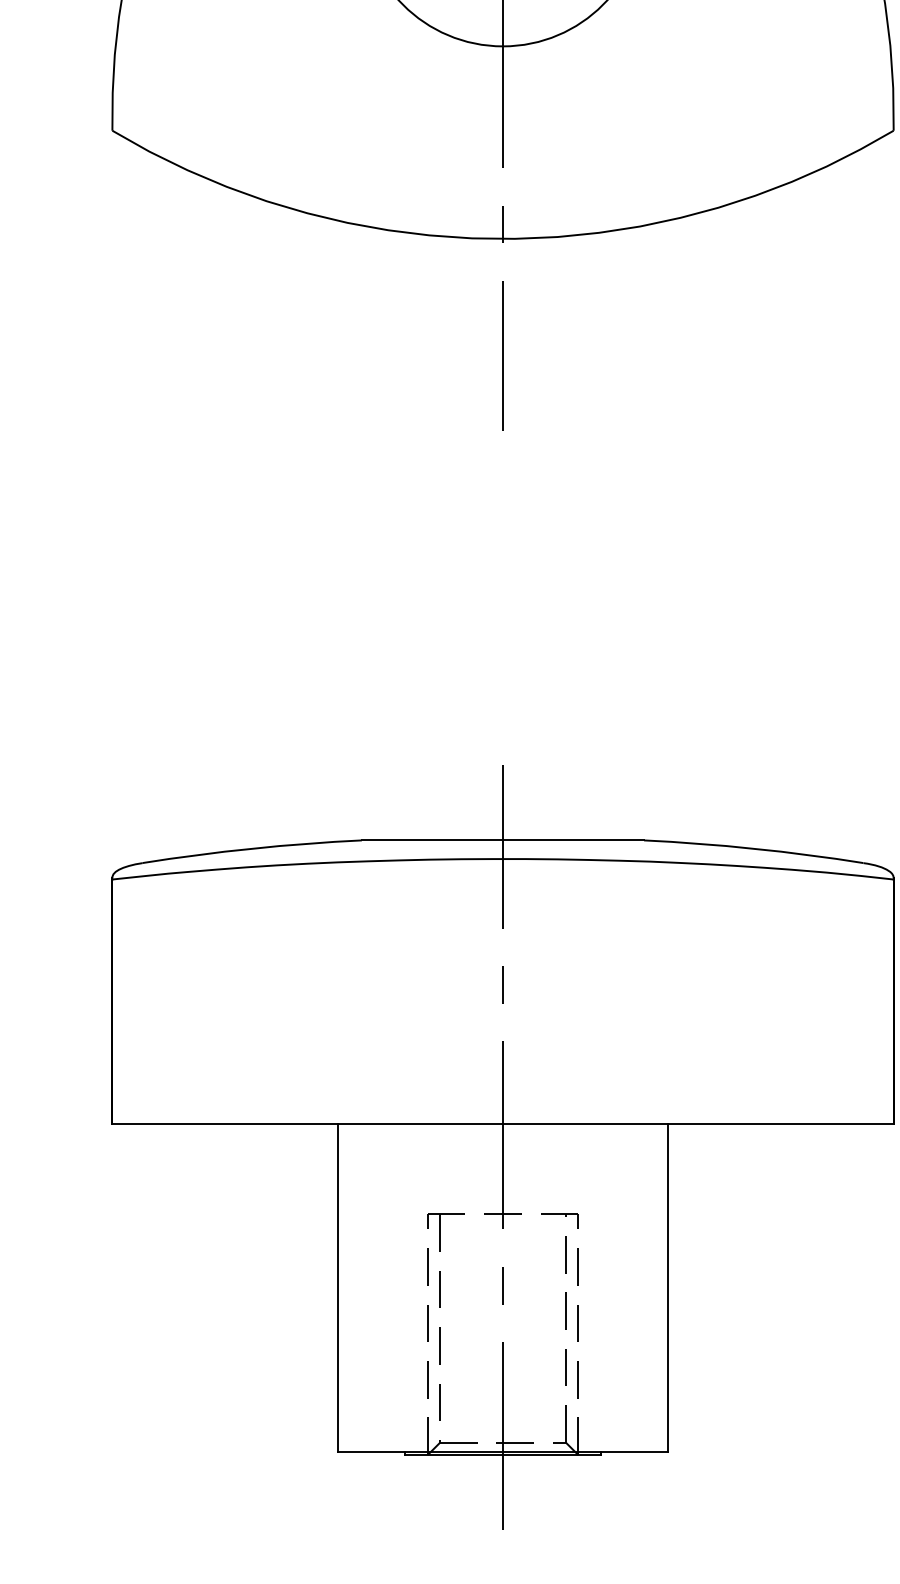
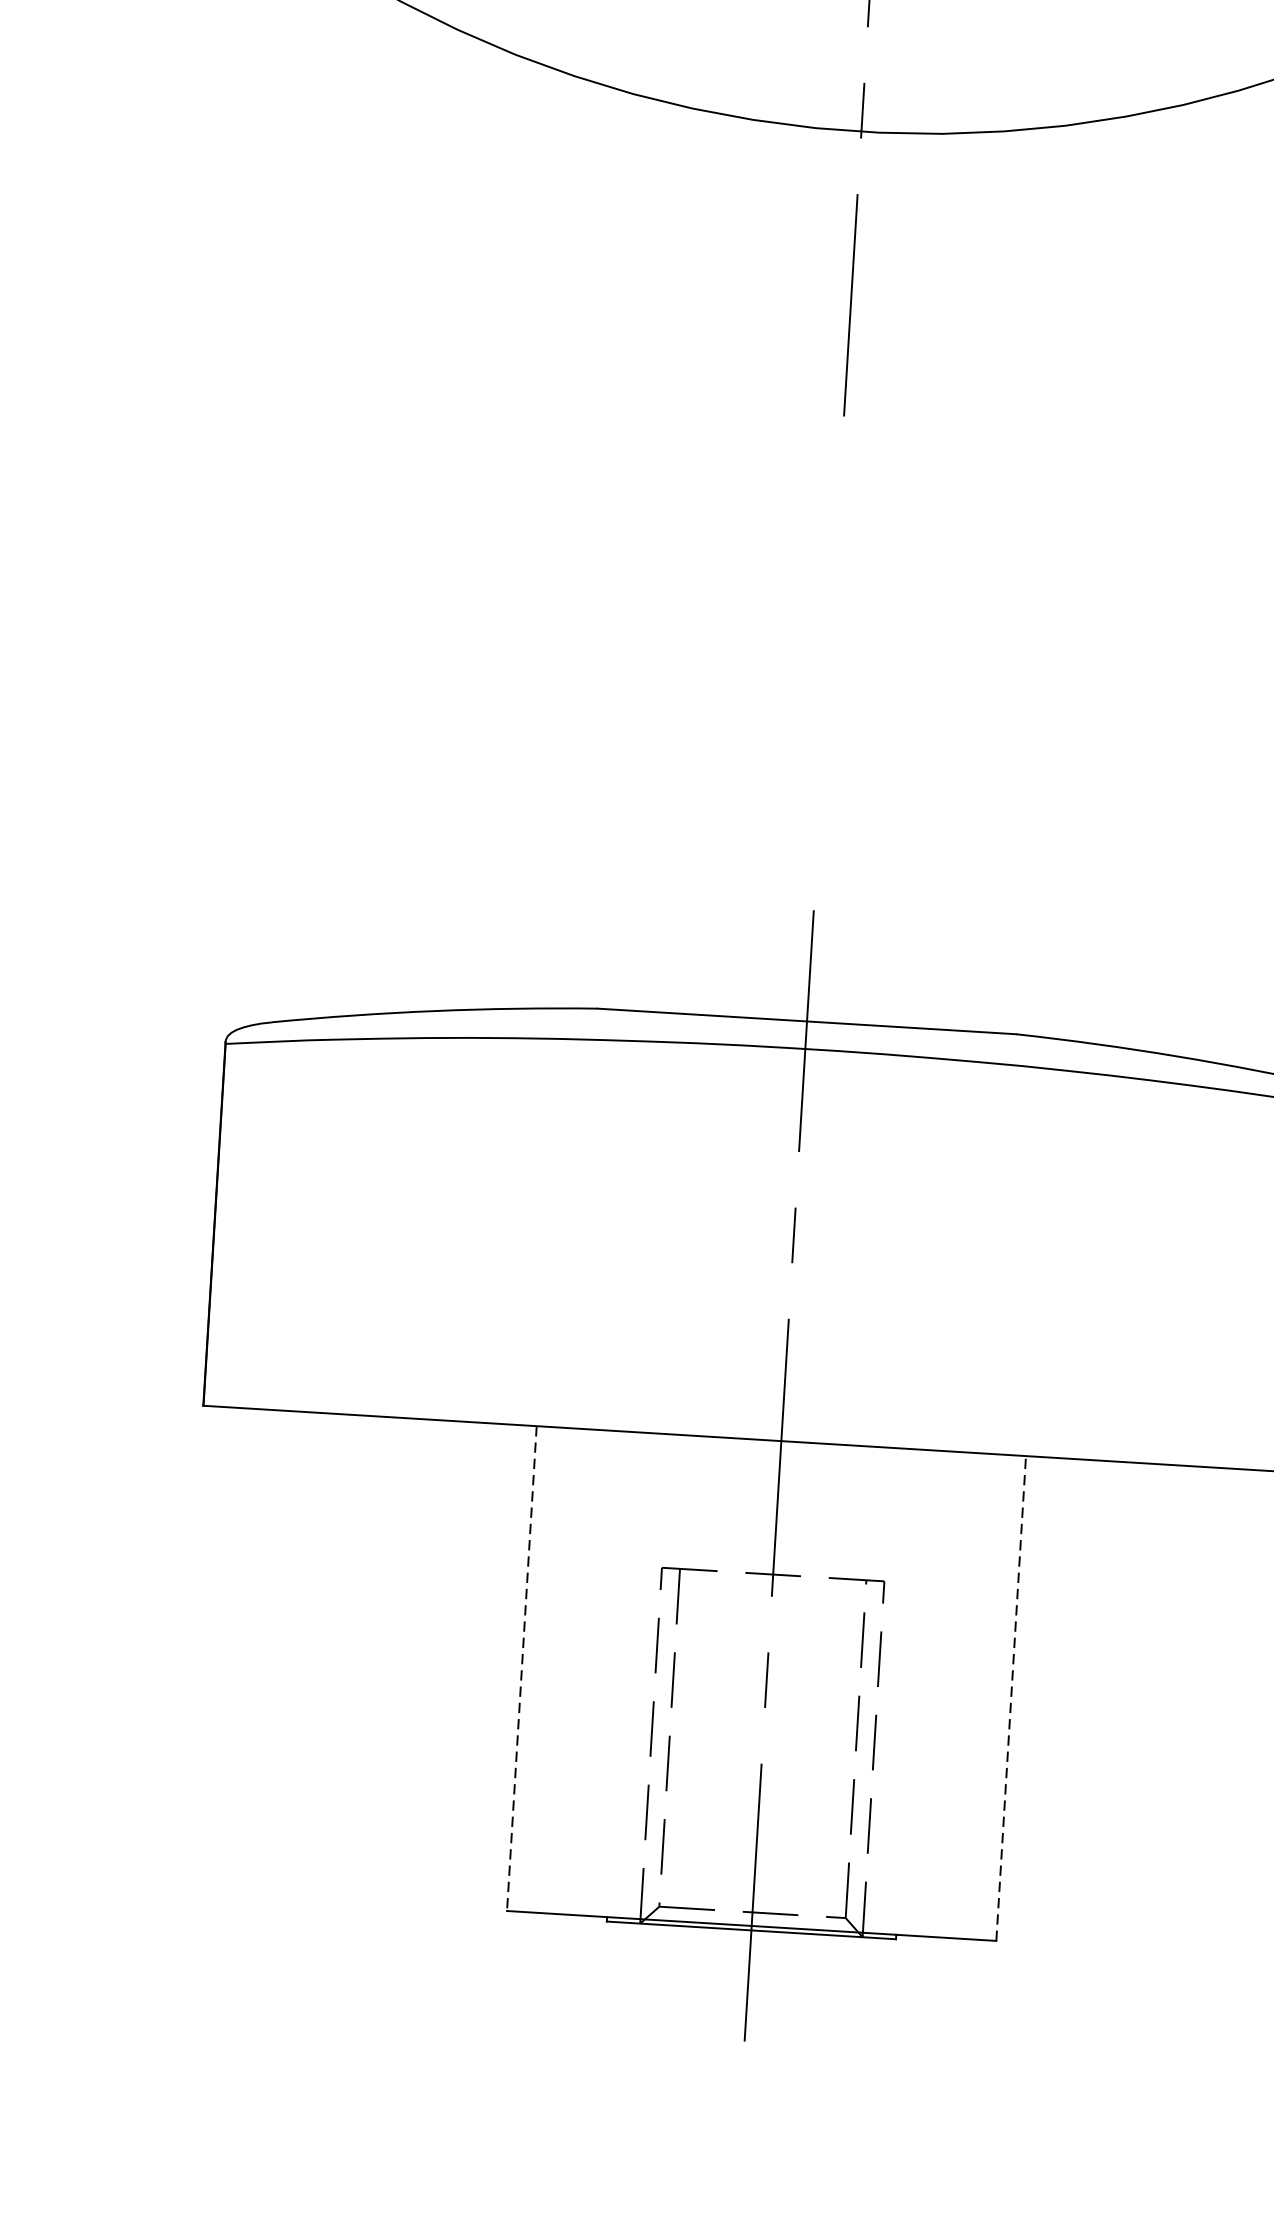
line: (337, 1288) -> (521, 1669), solid -> dashed
line: (668, 1288) -> (1011, 1699), solid -> dashed

